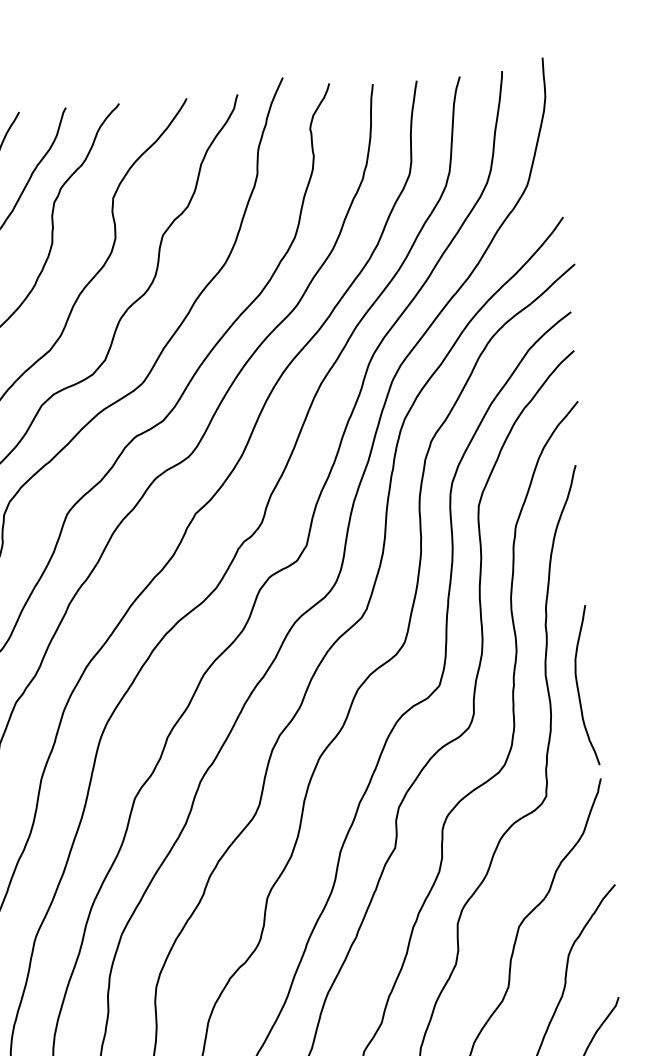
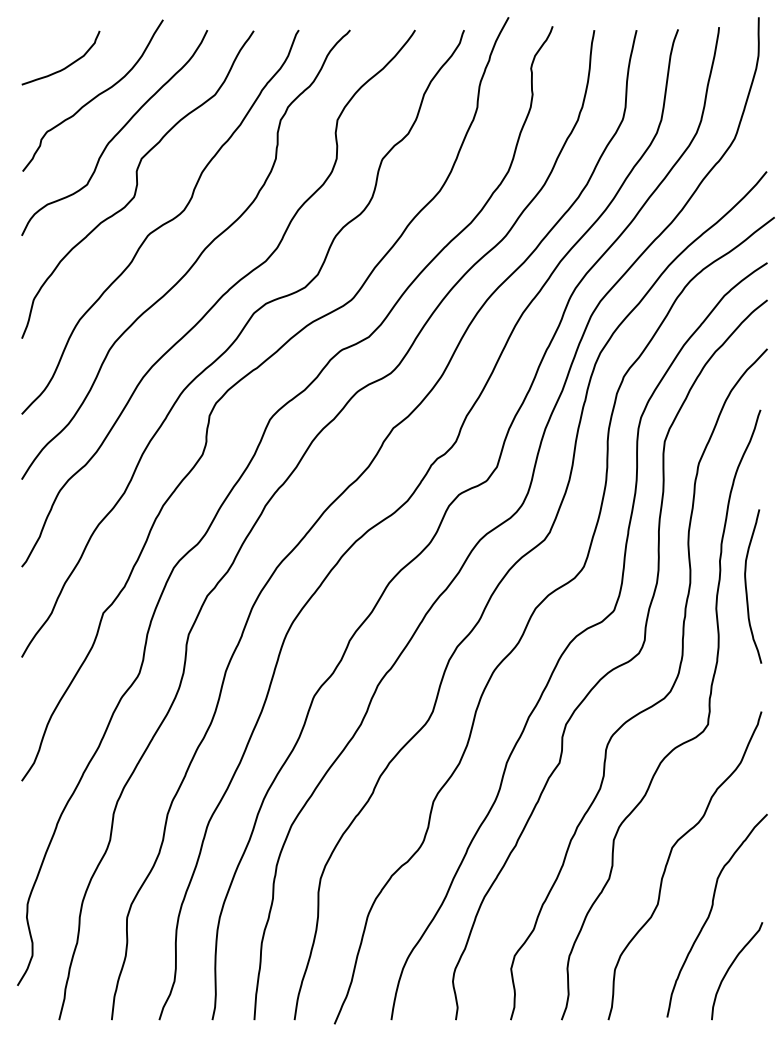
curve: (579, 689) -> (747, 589), moved

